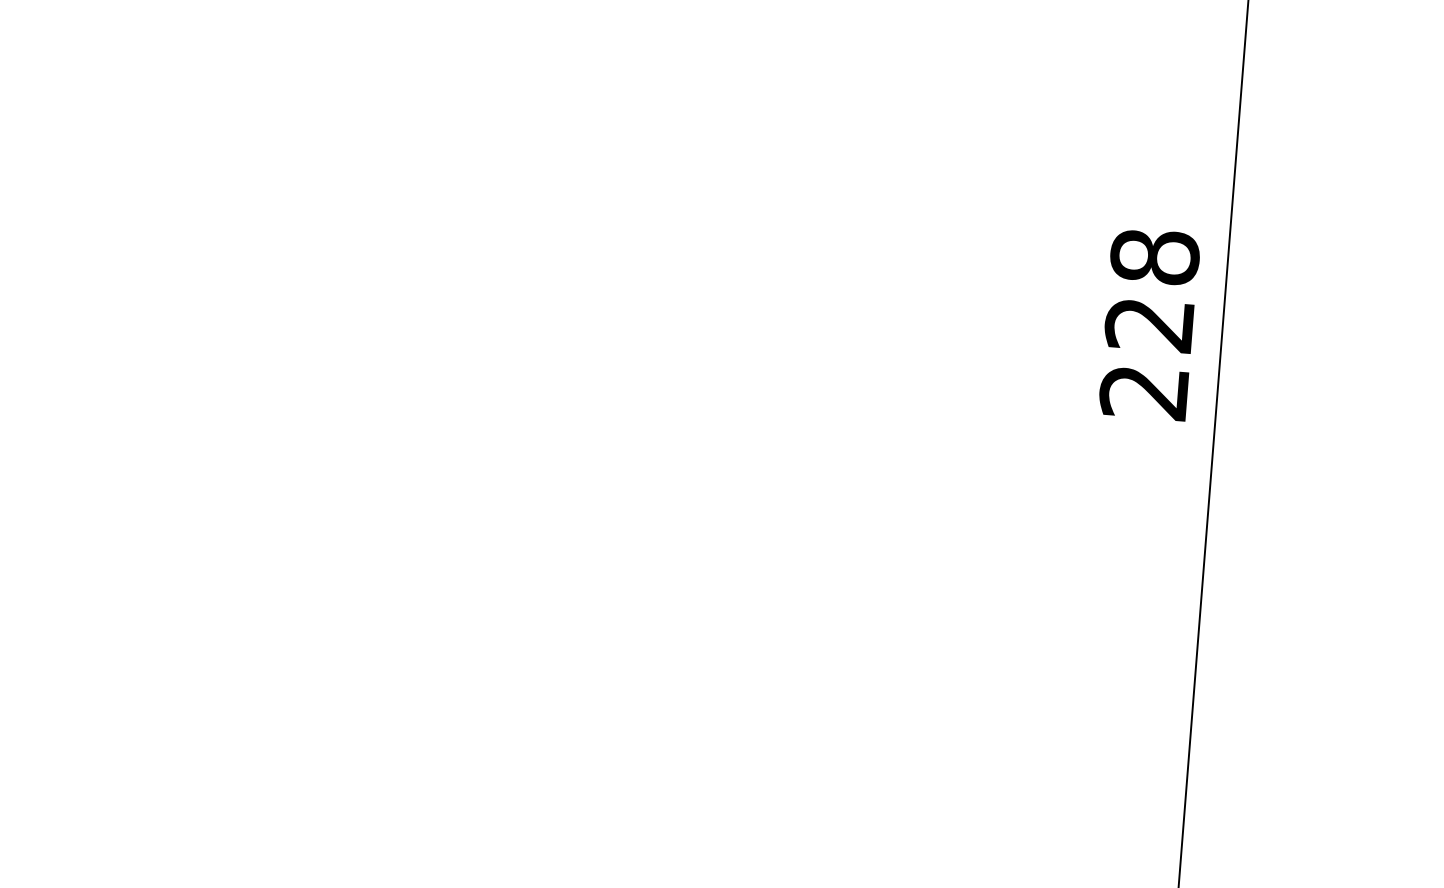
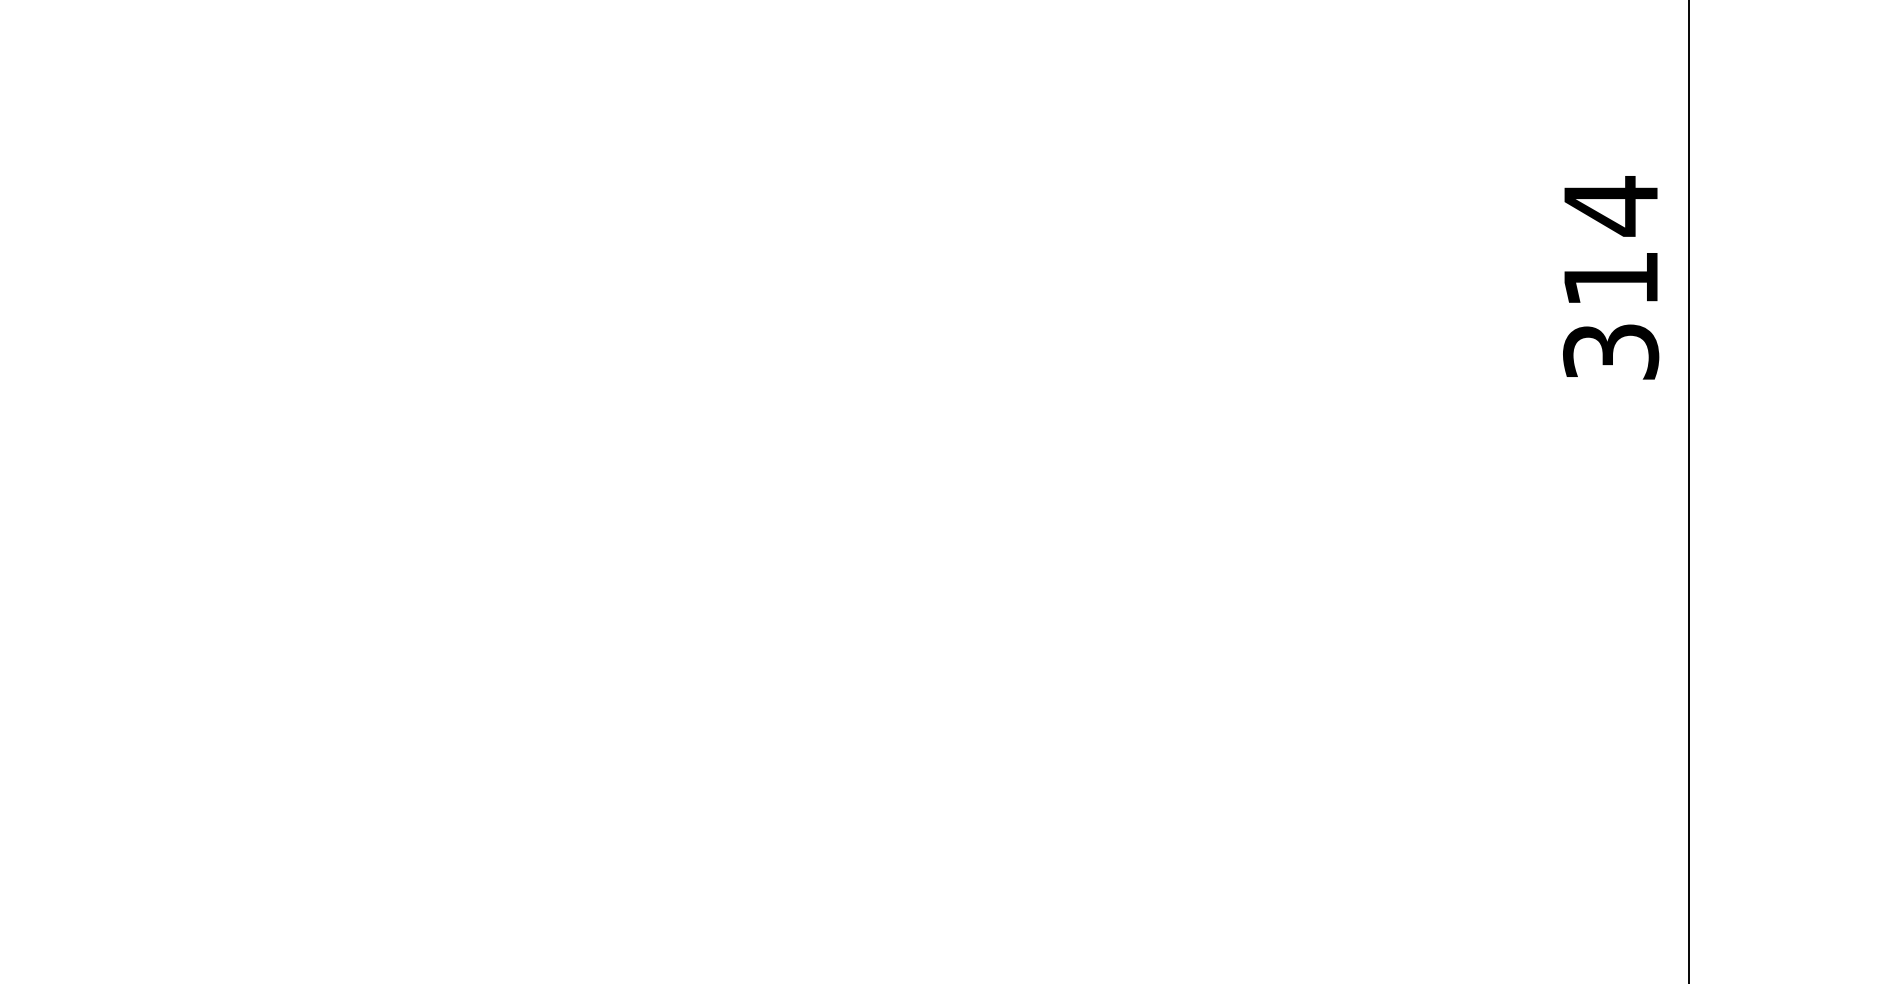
text: (1150, 323) -> (1611, 277), 228 -> 314

